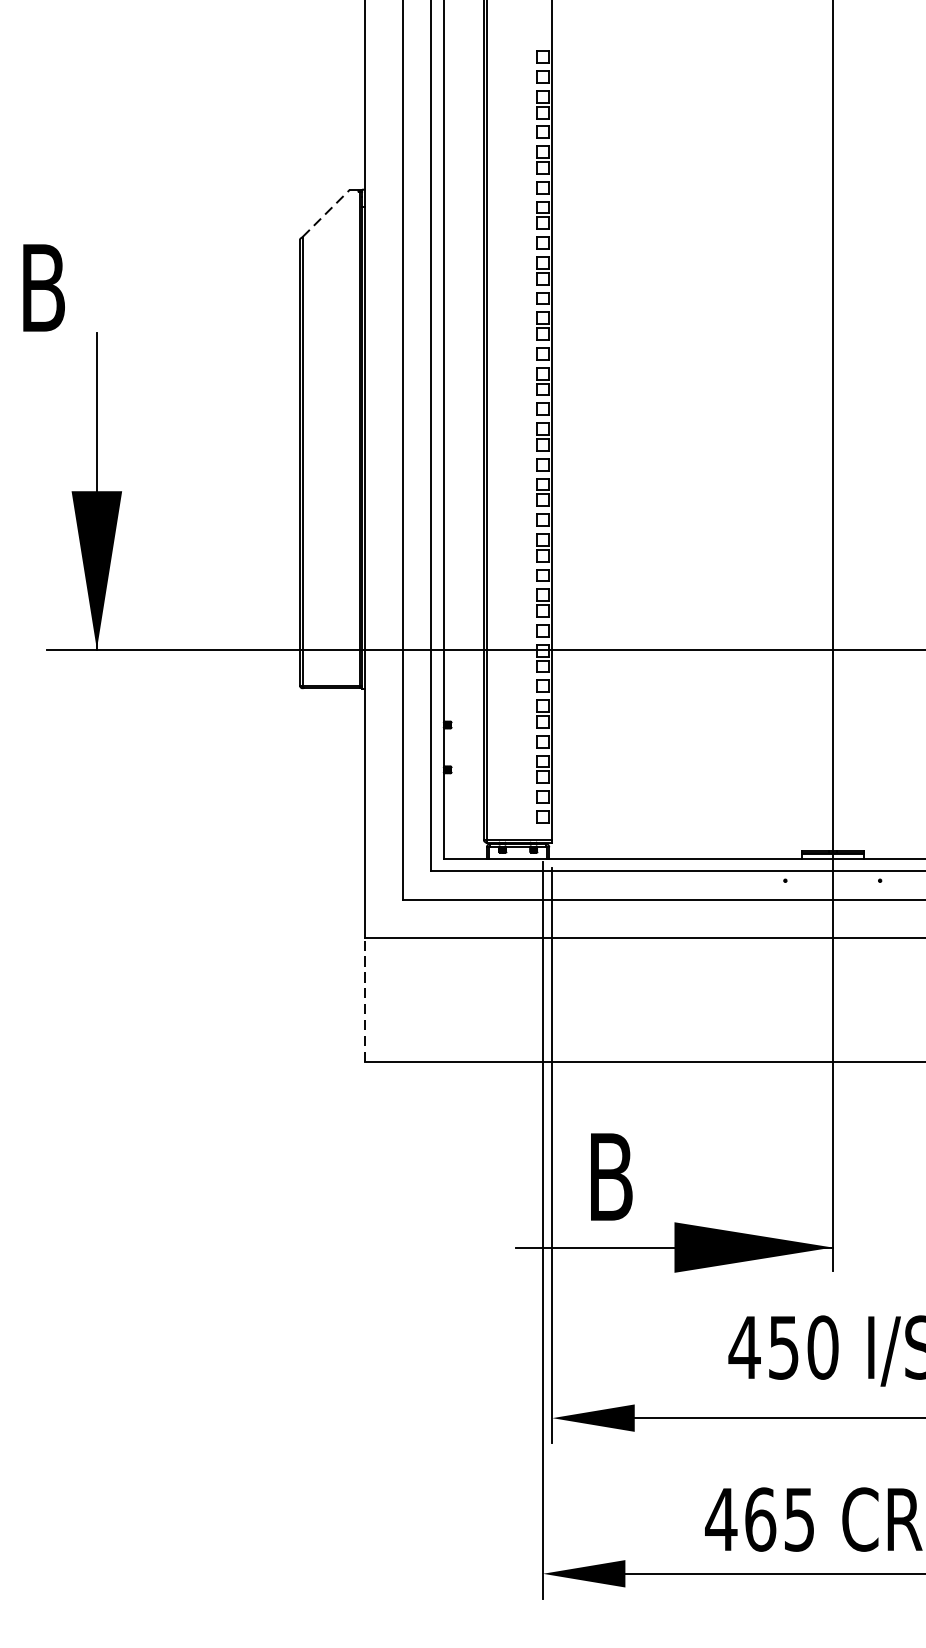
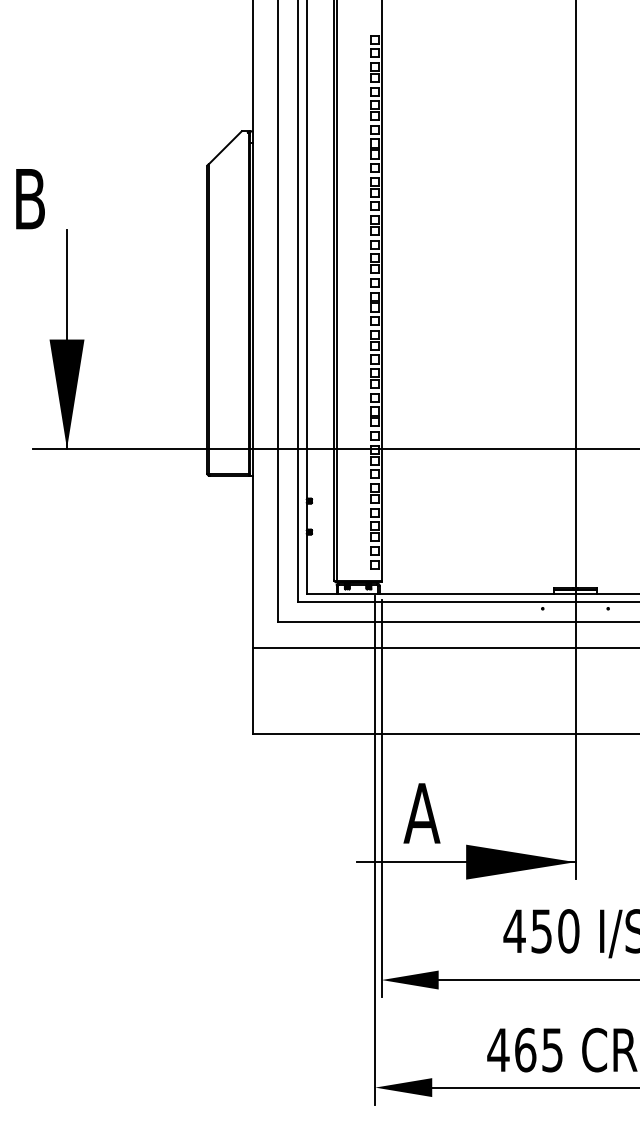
line: (326, 213) -> (225, 147), dashed -> solid
line: (365, 999) -> (252, 690), dashed -> solid
text: (609, 1177) -> (421, 813), B -> A

